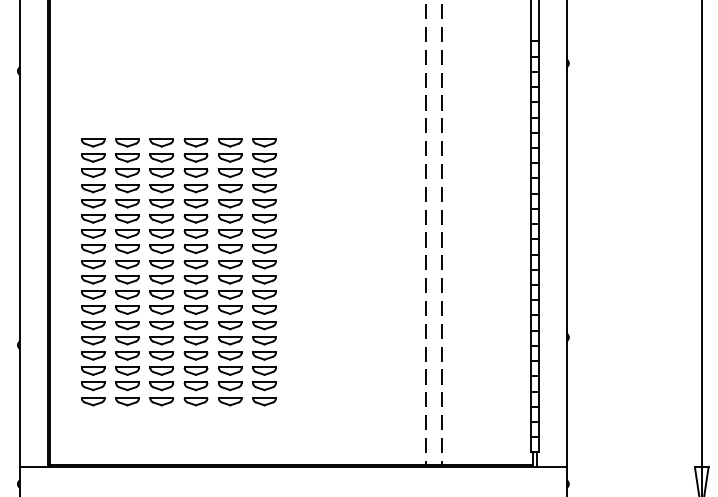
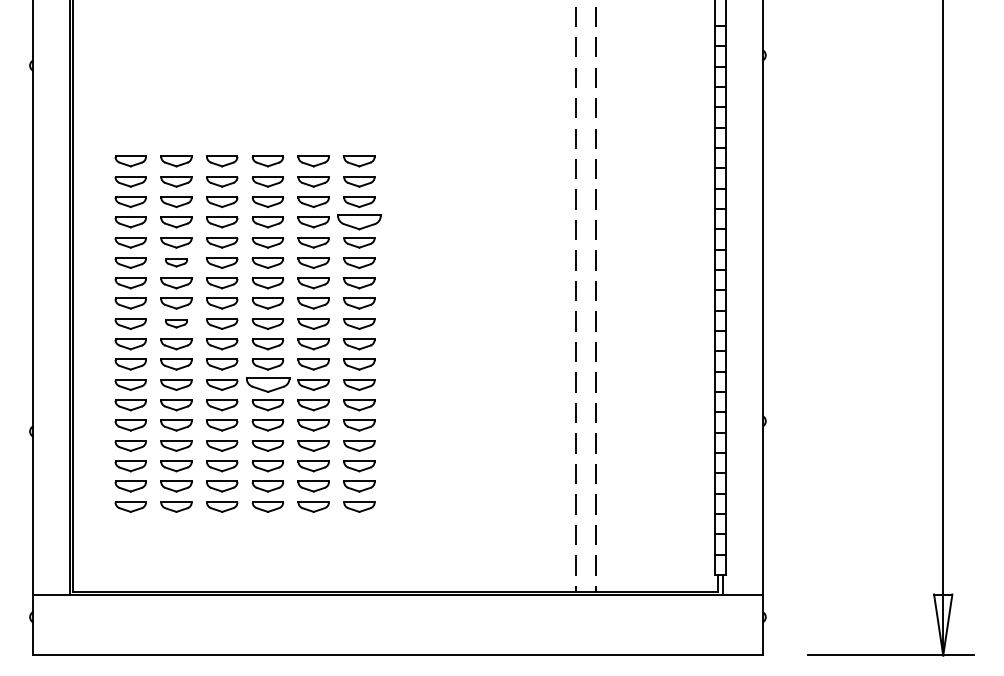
part: (264, 188) -> (359, 222), size x1.4
part: (127, 218) -> (176, 262), size x0.7
part: (127, 264) -> (176, 323), size x0.7
part: (195, 309) -> (267, 384), size x1.4

